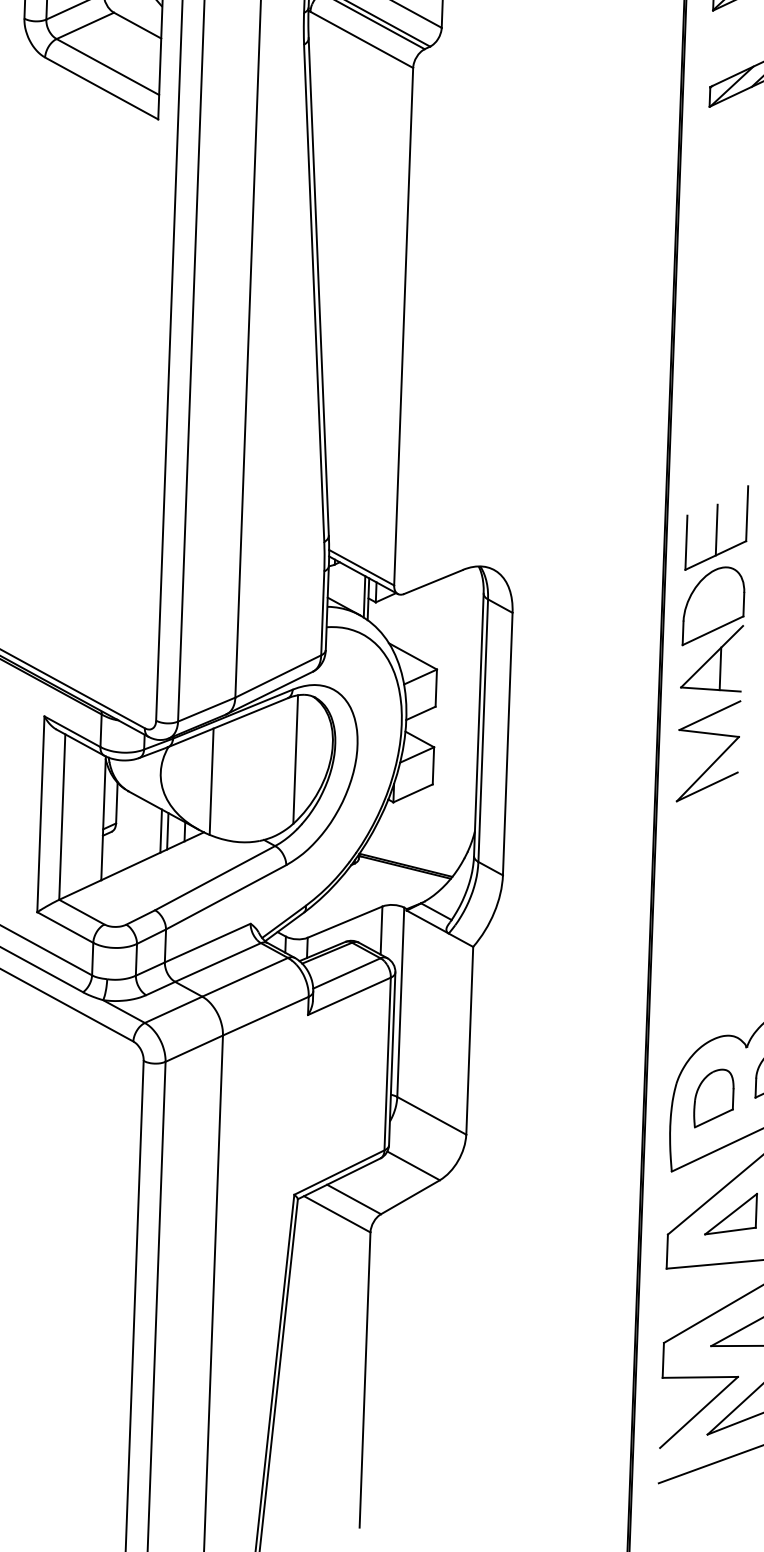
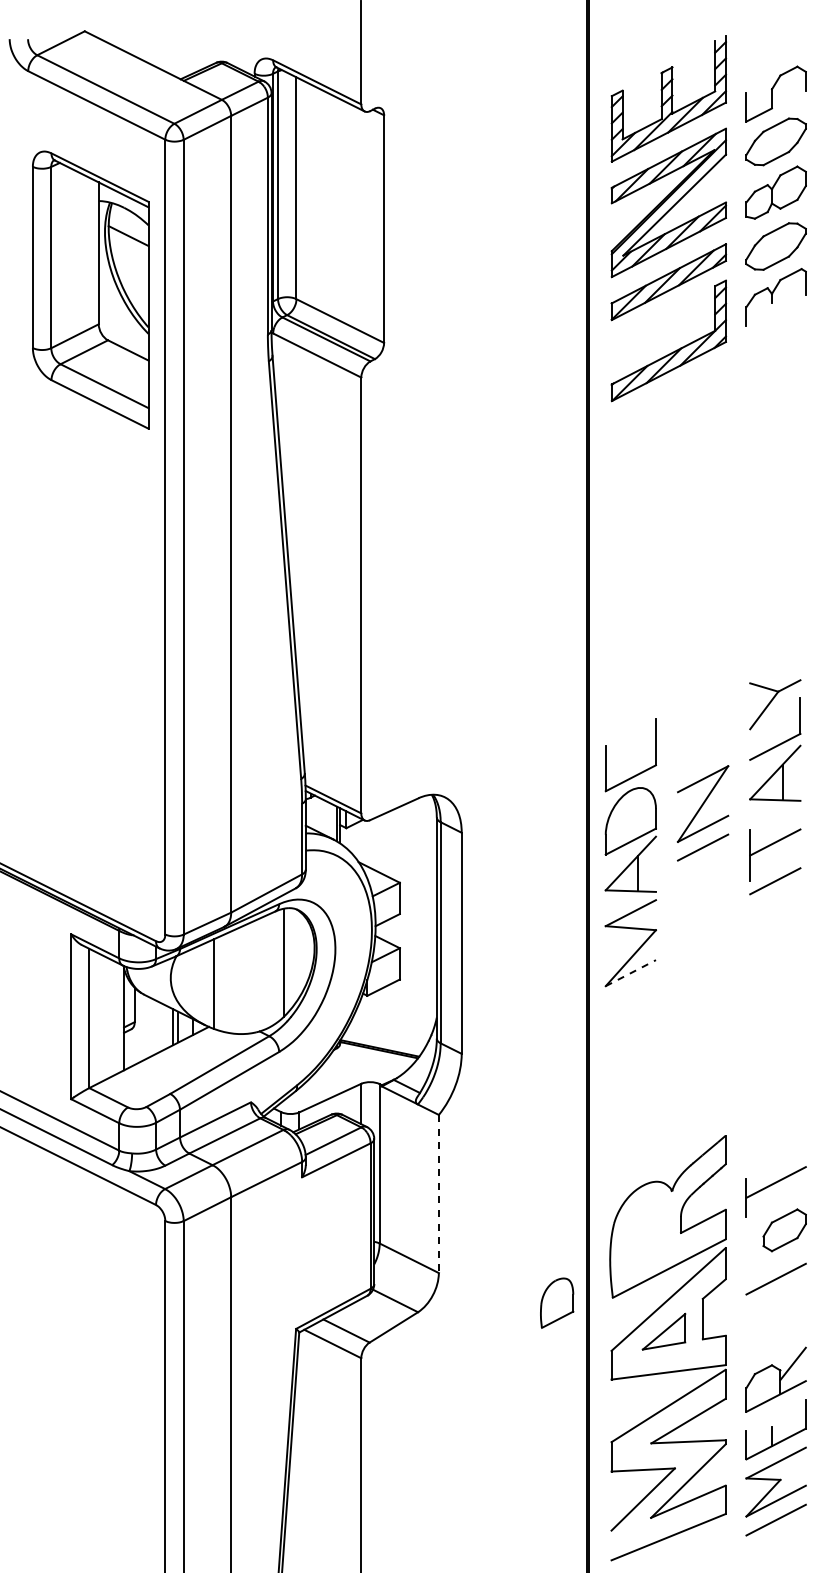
line: (716, 529) -> (630, 756), removed
line: (708, 786) -> (631, 972), solid -> dashed
line: (469, 1041) -> (438, 1194), solid -> dashed
part: (714, 1097) -> (557, 1302), moved

